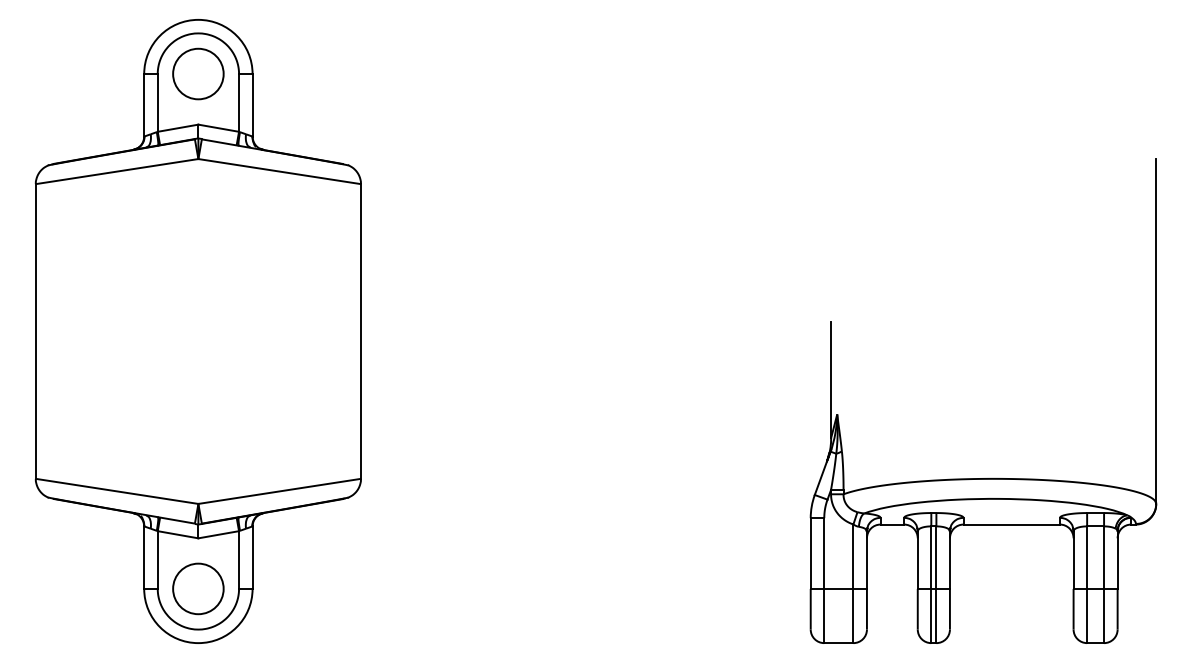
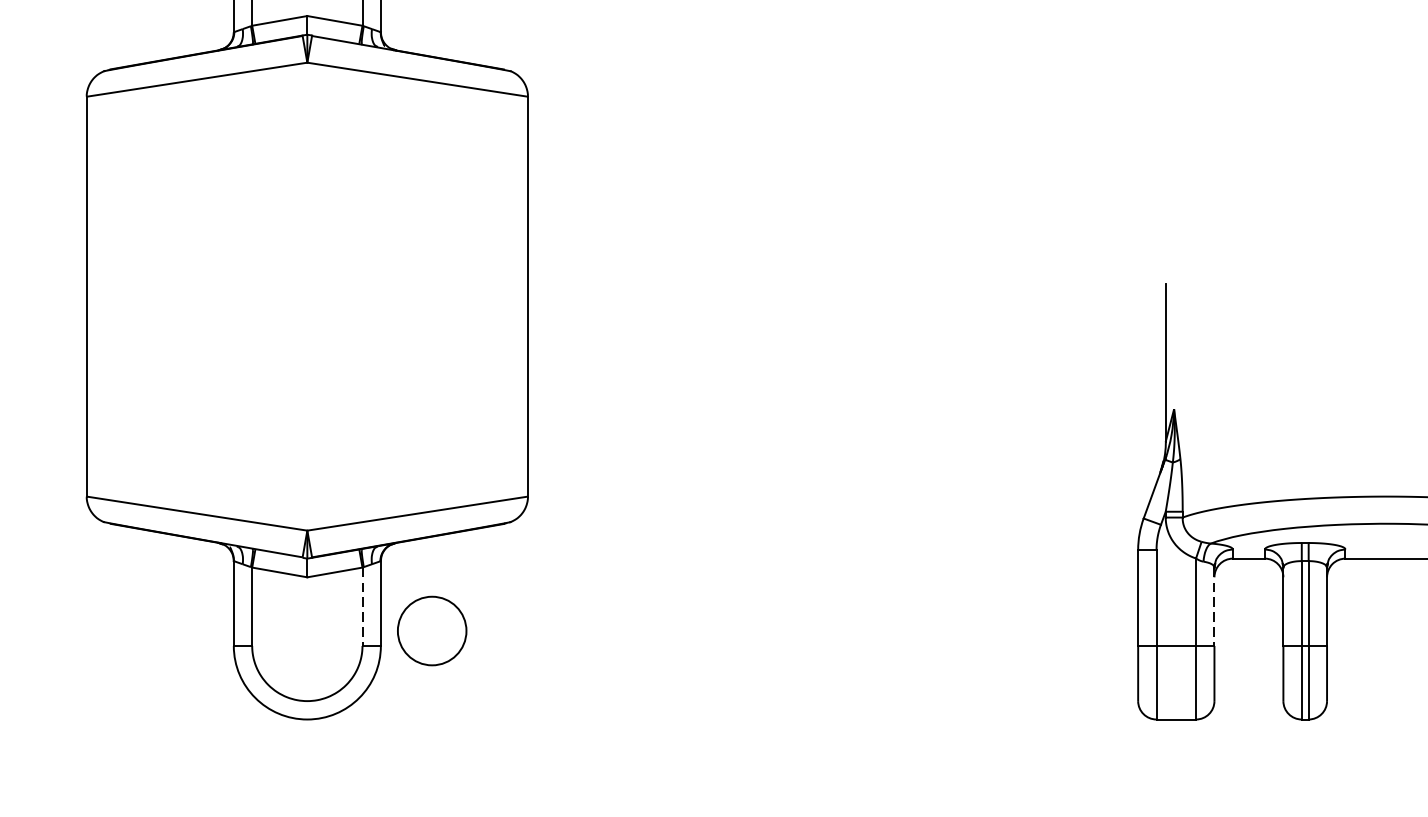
line: (239, 560) -> (363, 607), solid -> dashed
line: (866, 560) -> (1213, 607), solid -> dashed
circle: (198, 588) -> (432, 630), moved

